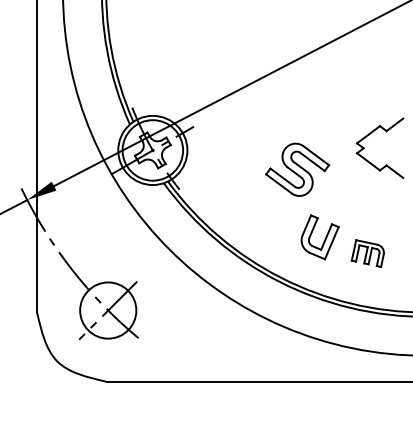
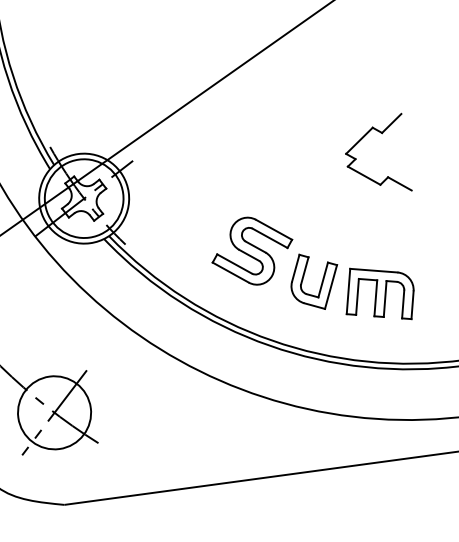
part: (297, 169) -> (252, 250), moved
part: (367, 253) -> (378, 294), size x1.67

